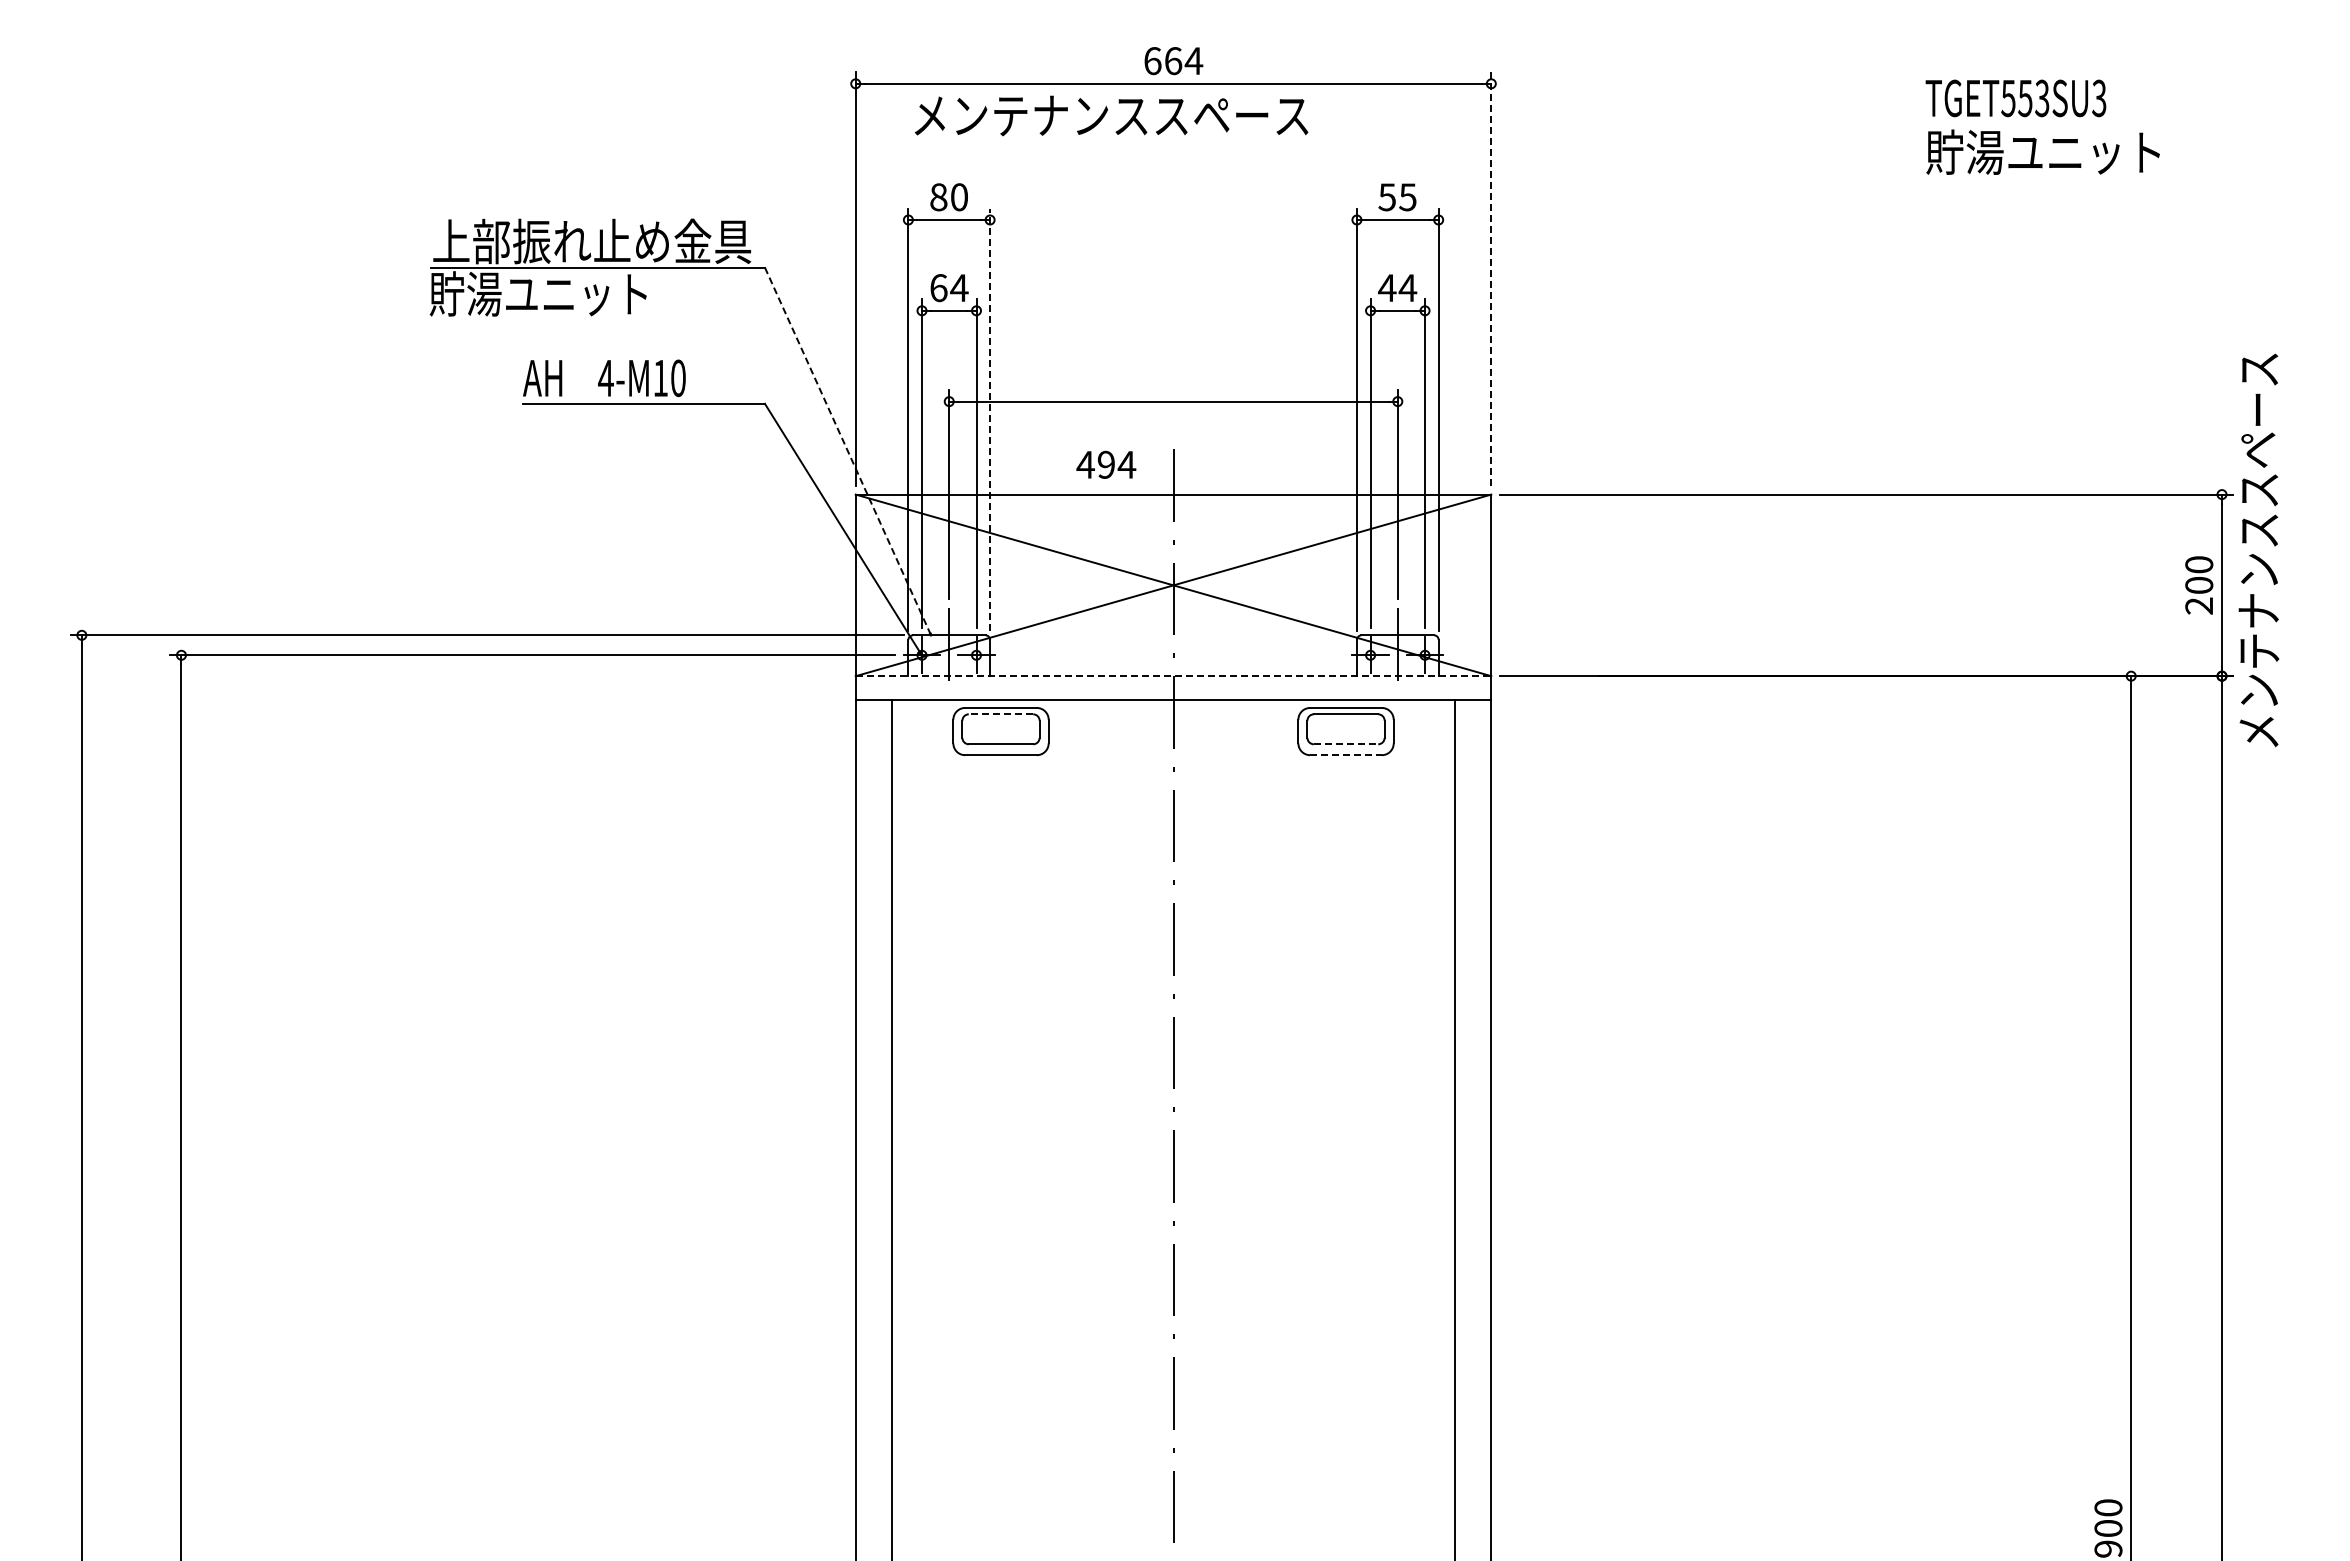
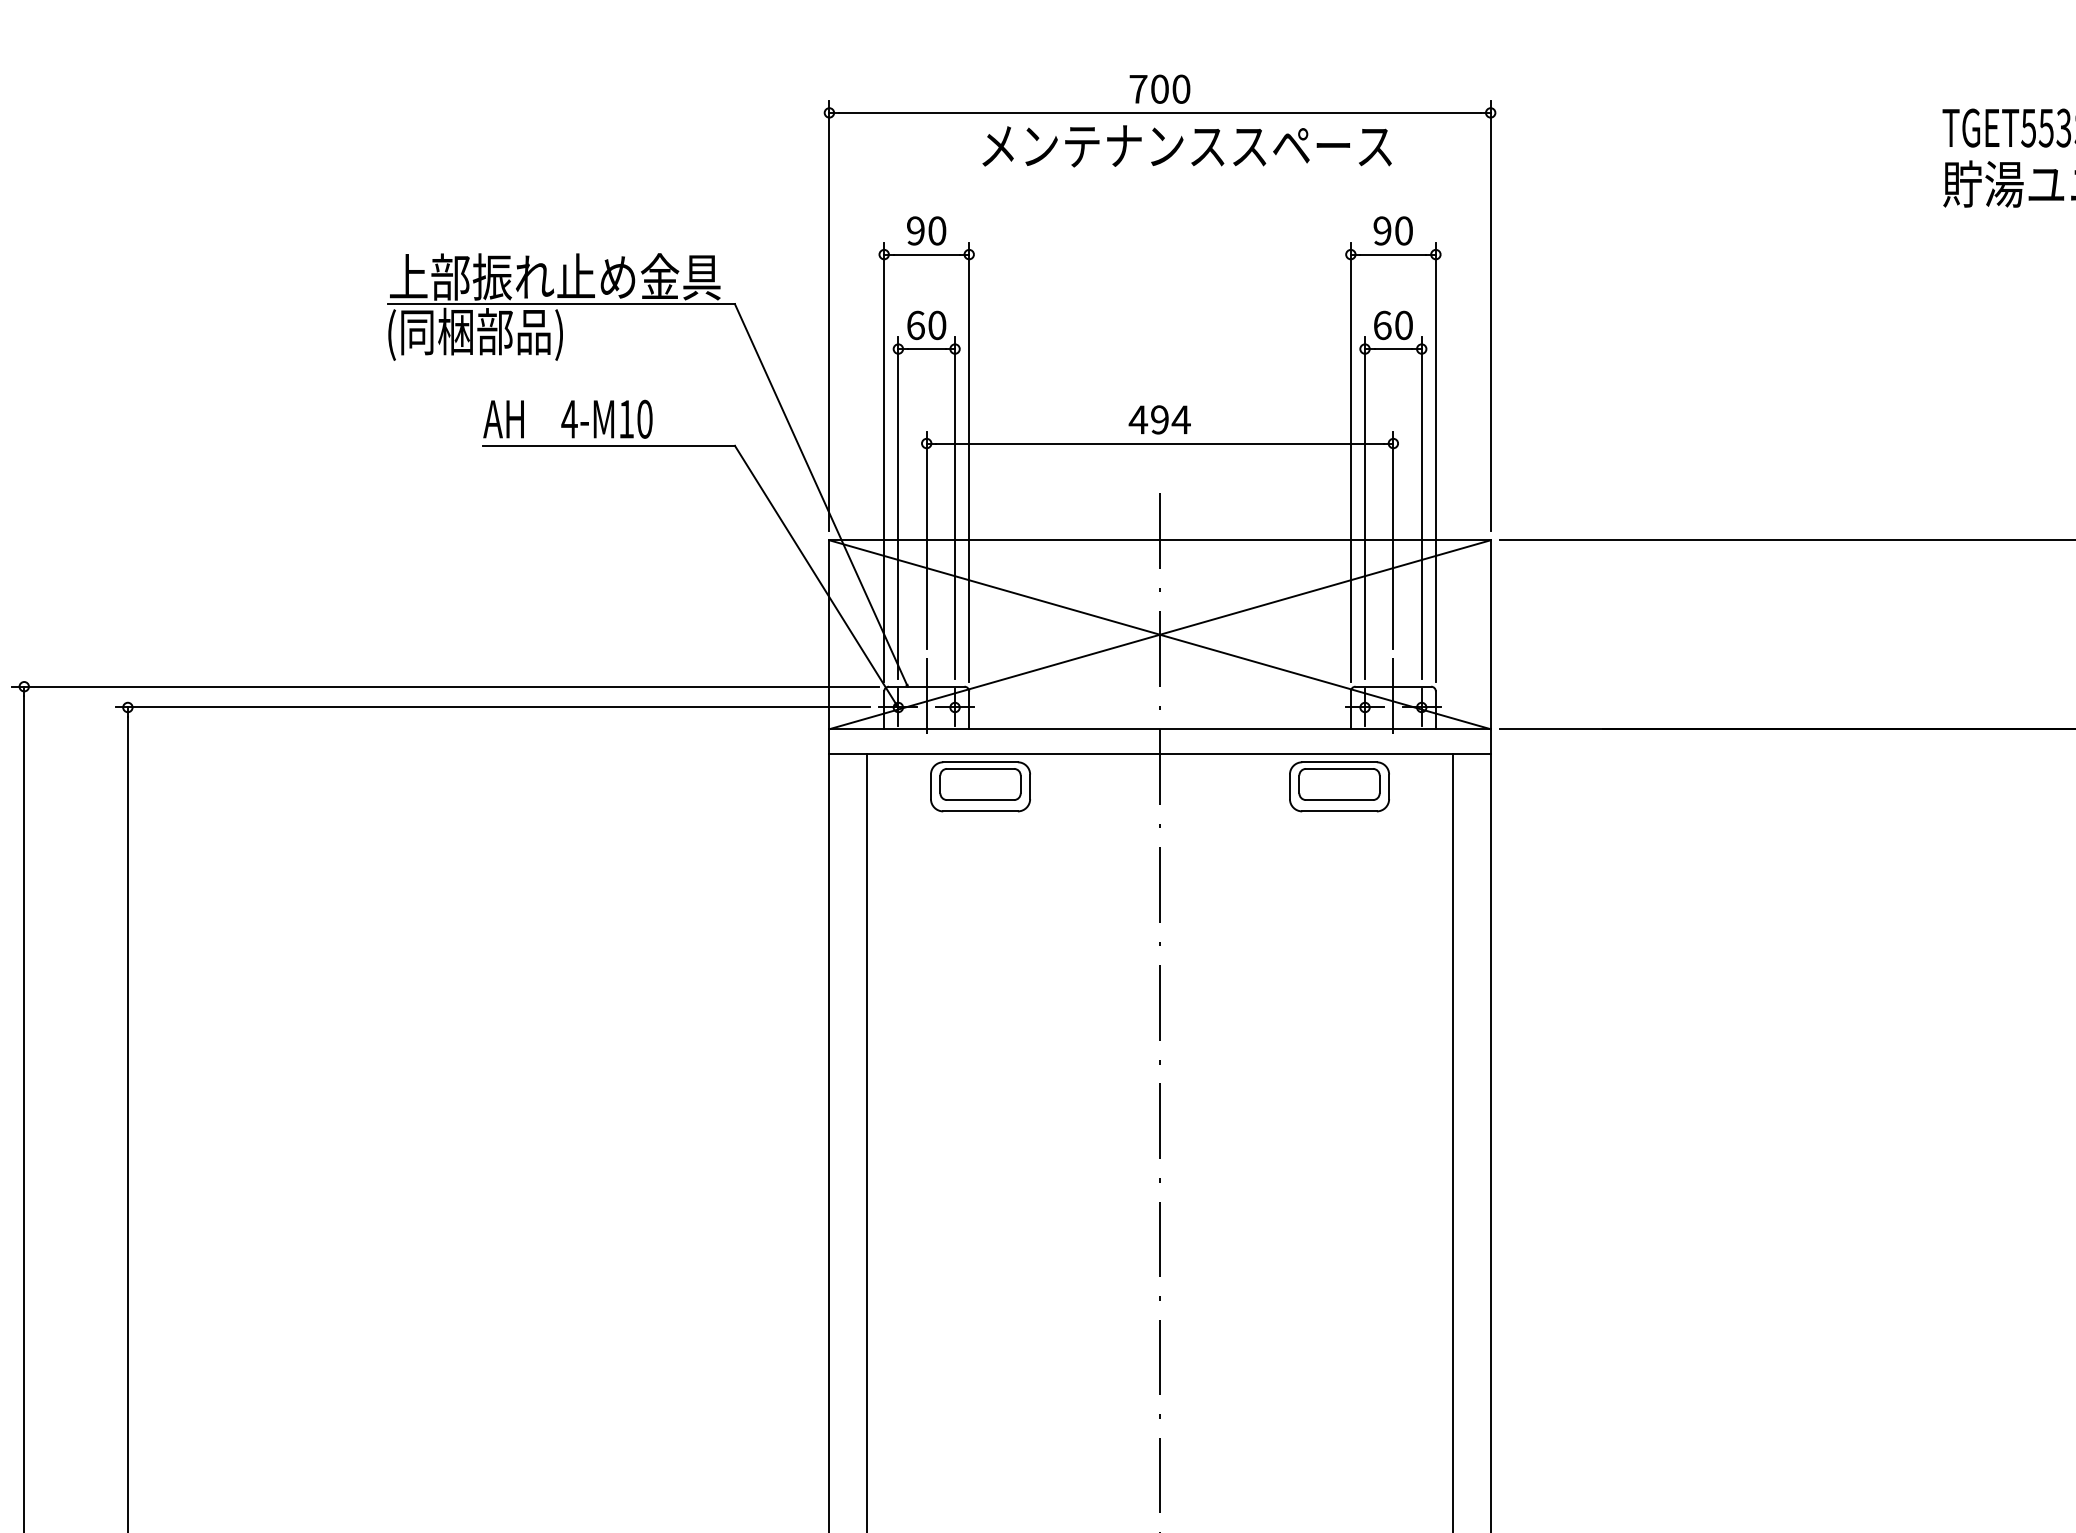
text: (1173, 61) -> (1160, 89), 664 -> 700
text: (1111, 115) -> (1187, 145), moved
text: (938, 197) -> (915, 231), 80 -> 90
text: (1397, 197) -> (1393, 231), 55 -> 90
line: (1491, 278) -> (1490, 315), dashed -> solid
text: (959, 288) -> (937, 325), 64 -> 60
text: (1397, 288) -> (1393, 325), 44 -> 60
text: (537, 296) -> (498, 334), 貯湯ユニット -> (同梱部品)
line: (990, 419) -> (969, 462), dashed -> solid
line: (848, 451) -> (821, 495), dashed -> solid
text: (1106, 464) -> (1160, 419), moved
line: (1173, 676) -> (1160, 729), dashed -> solid
line: (1000, 714) -> (980, 769), dashed -> solid
line: (1346, 744) -> (1340, 800), dashed -> solid
line: (1346, 755) -> (1340, 811), dashed -> solid

